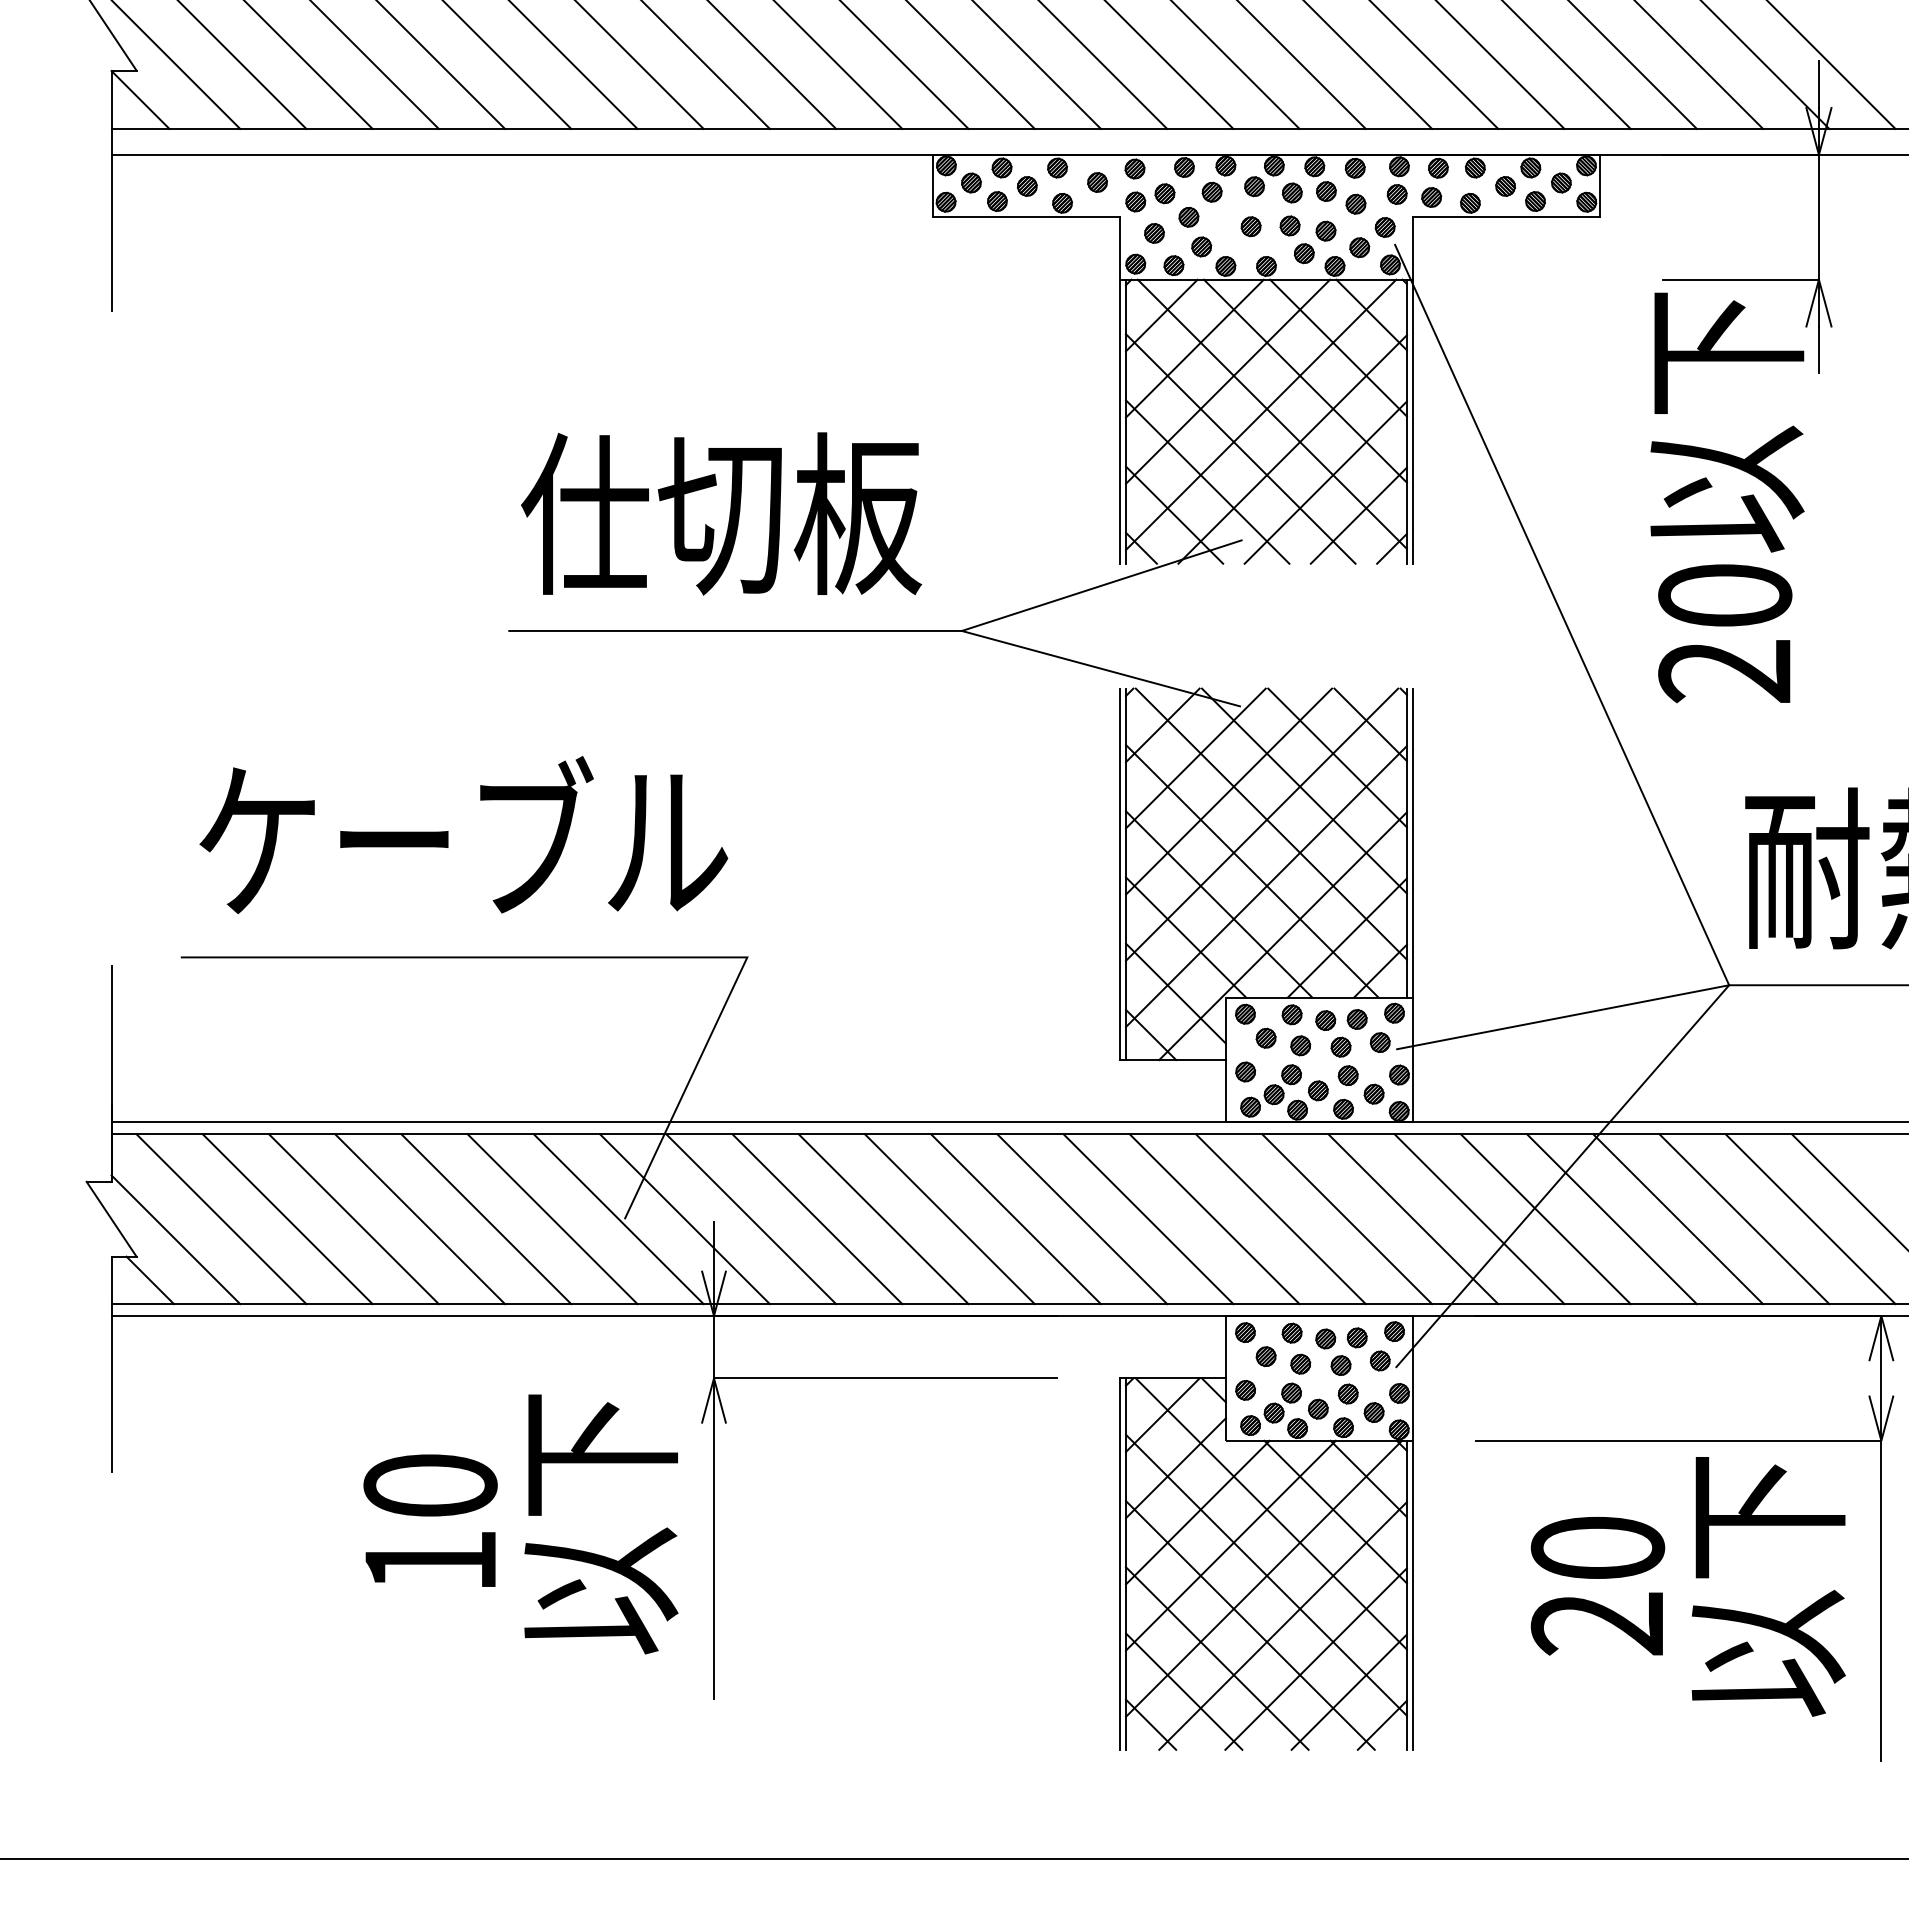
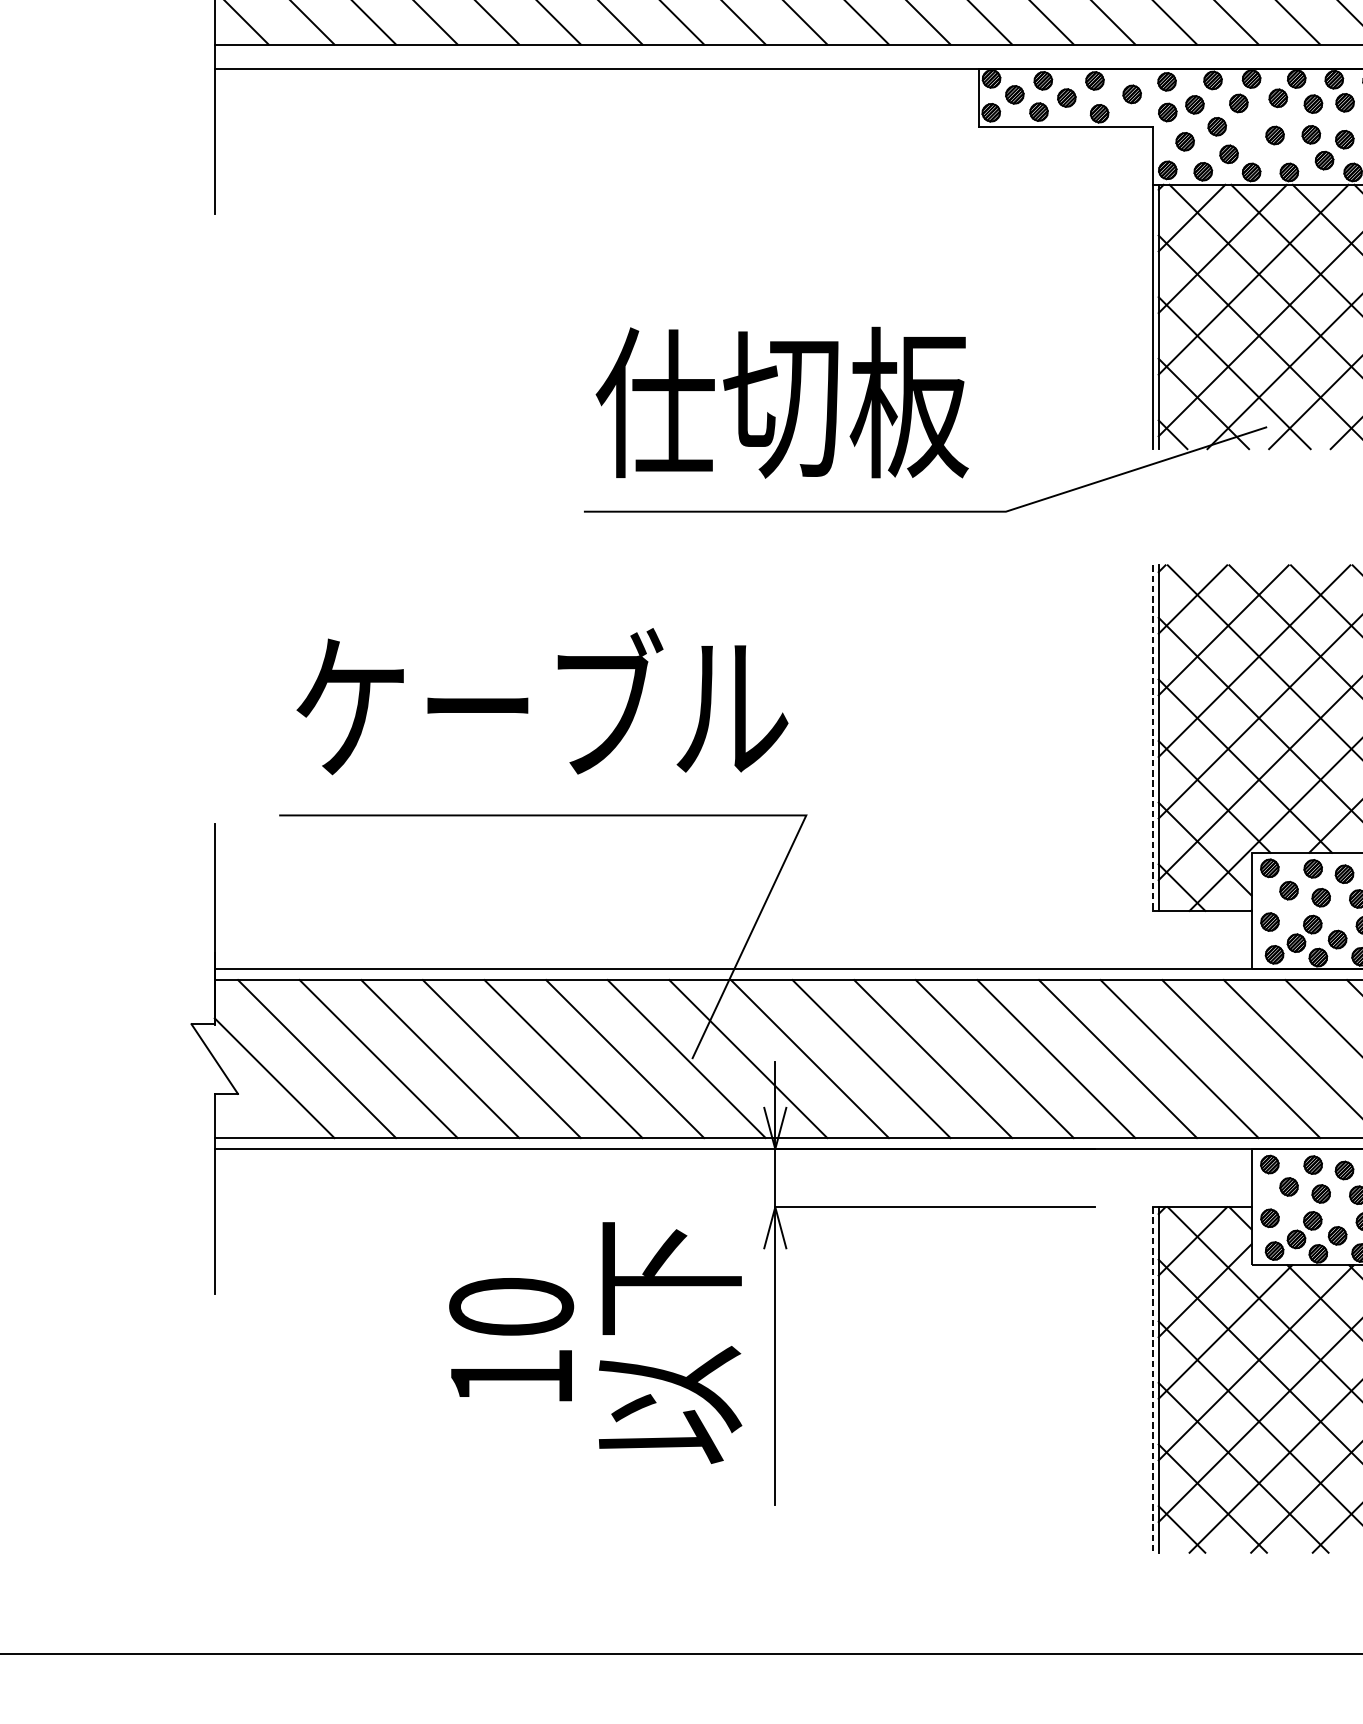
line: (1100, 668) -> (1134, 546), removed
line: (1119, 874) -> (1152, 738), solid -> dashed
line: (150, 1280) -> (250, 1116), removed
line: (1119, 1564) -> (1152, 1380), solid -> dashed

